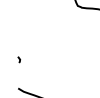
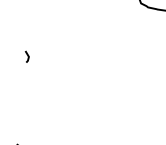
line: (18, 59) -> (25, 56), moved

